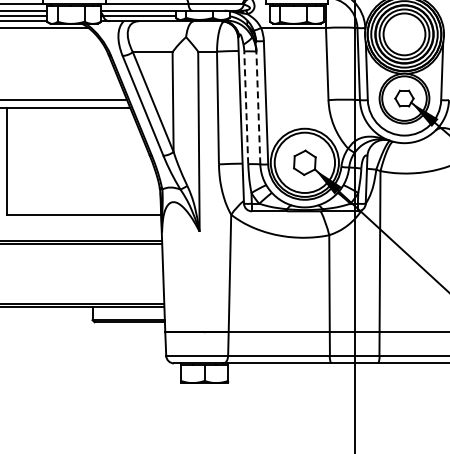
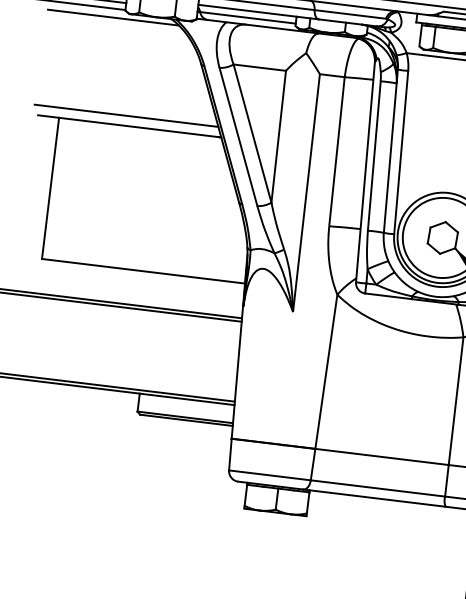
line: (258, 102) -> (391, 150), dashed -> solid
line: (246, 107) -> (374, 155), dashed -> solid

